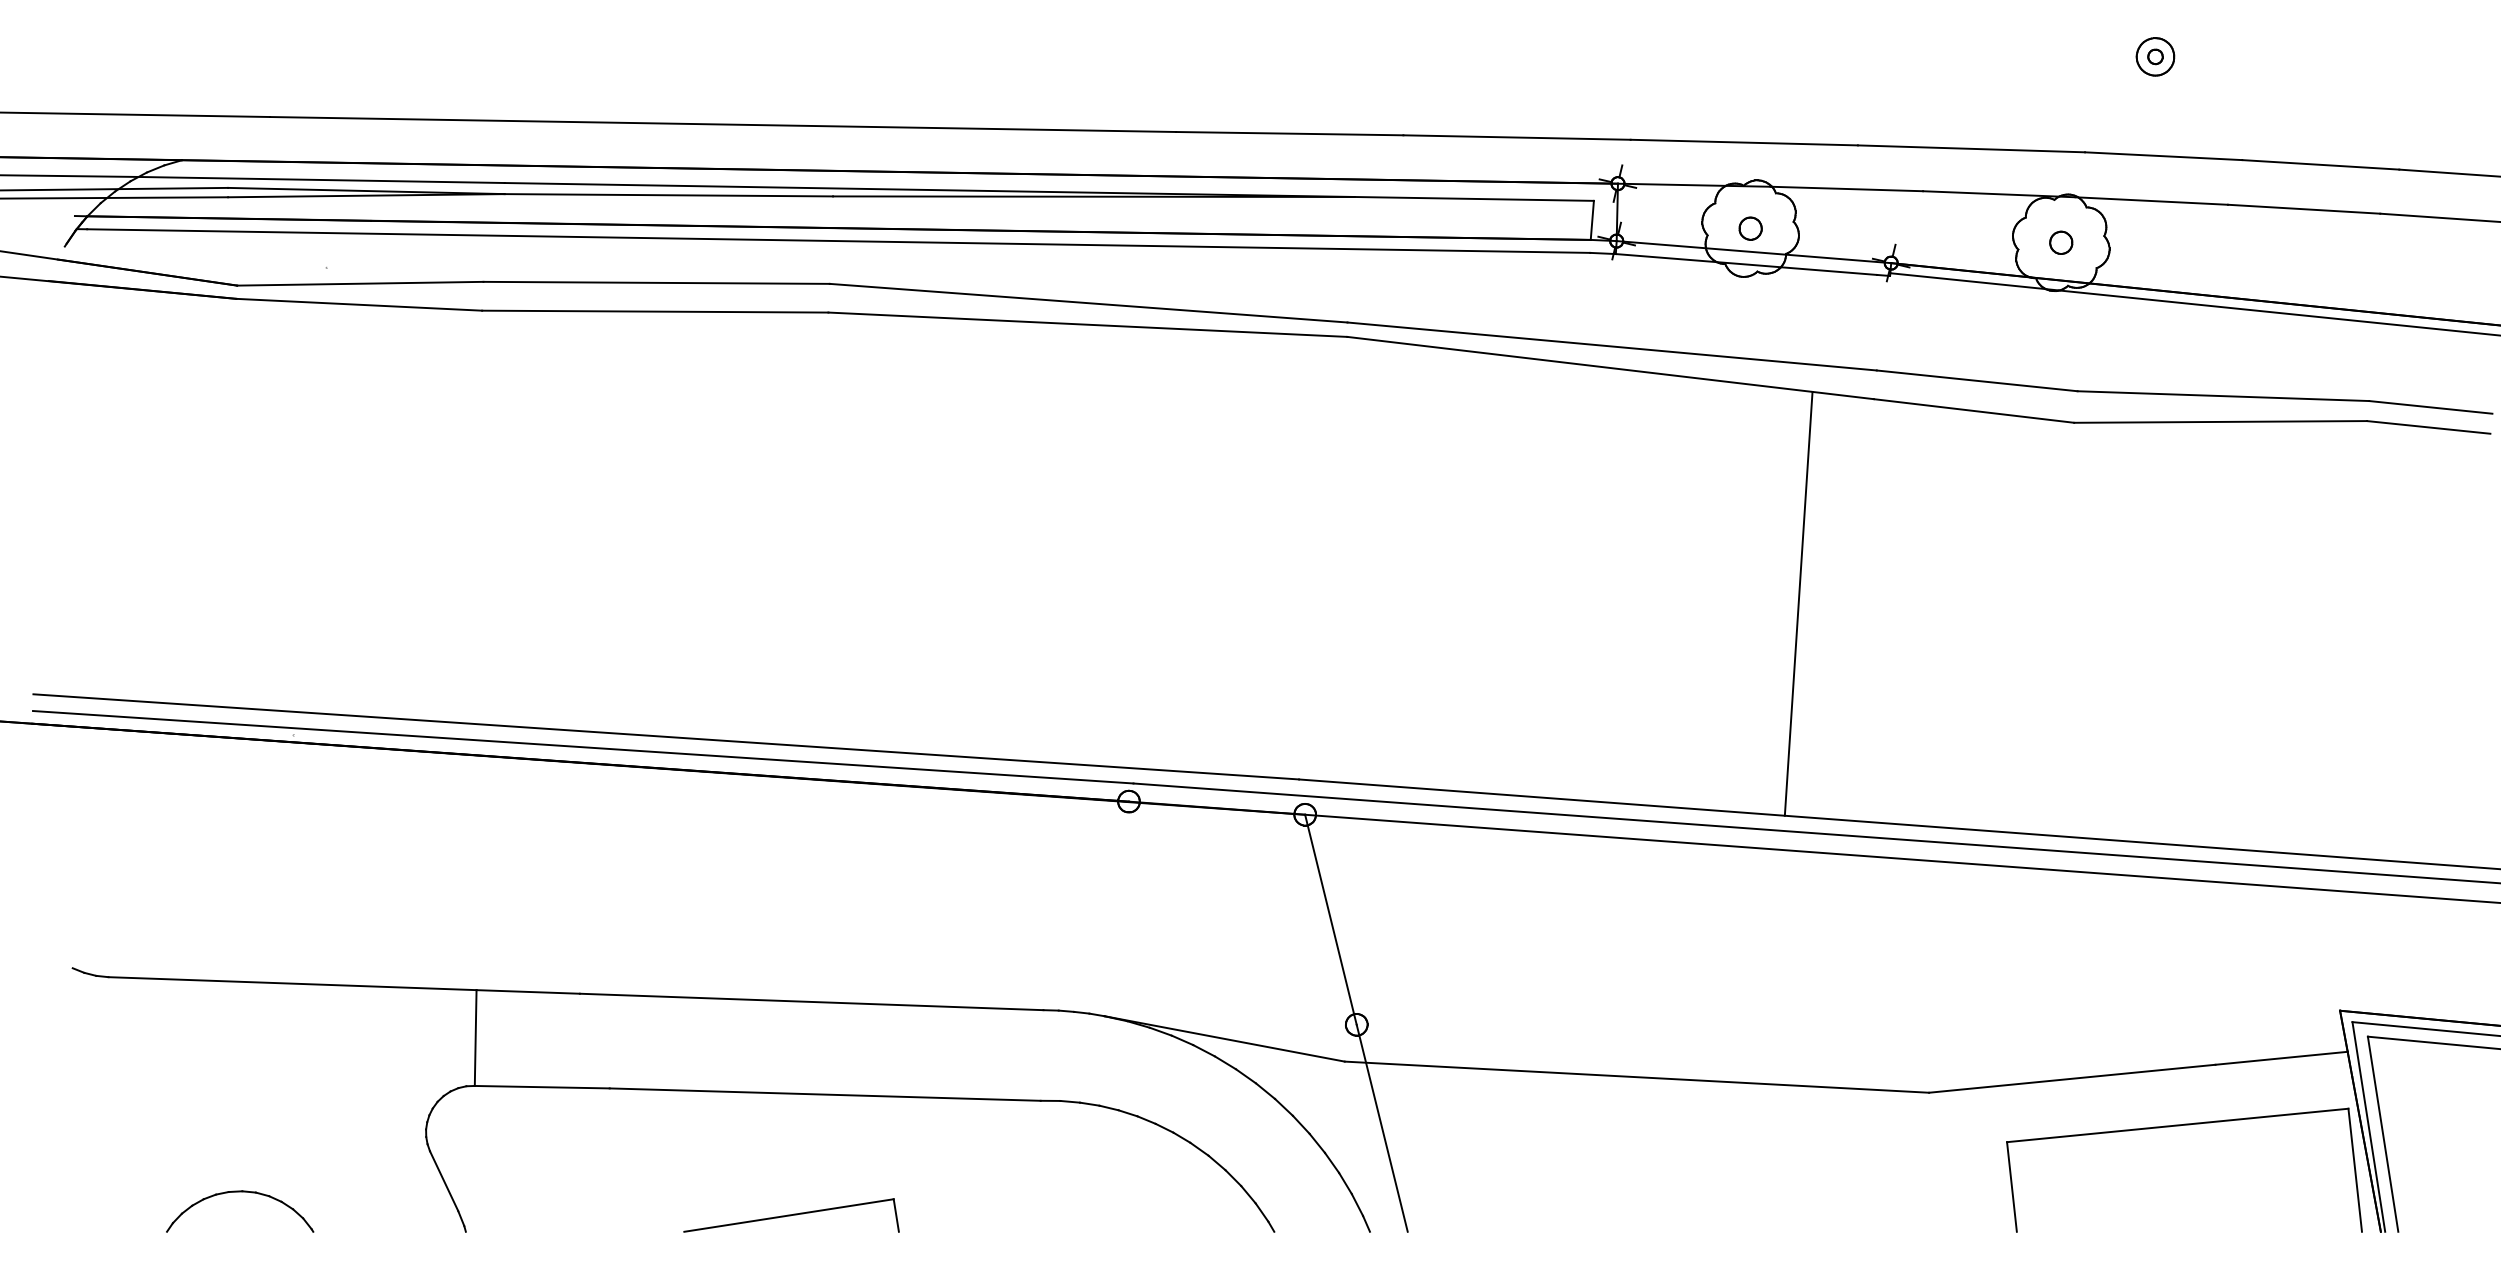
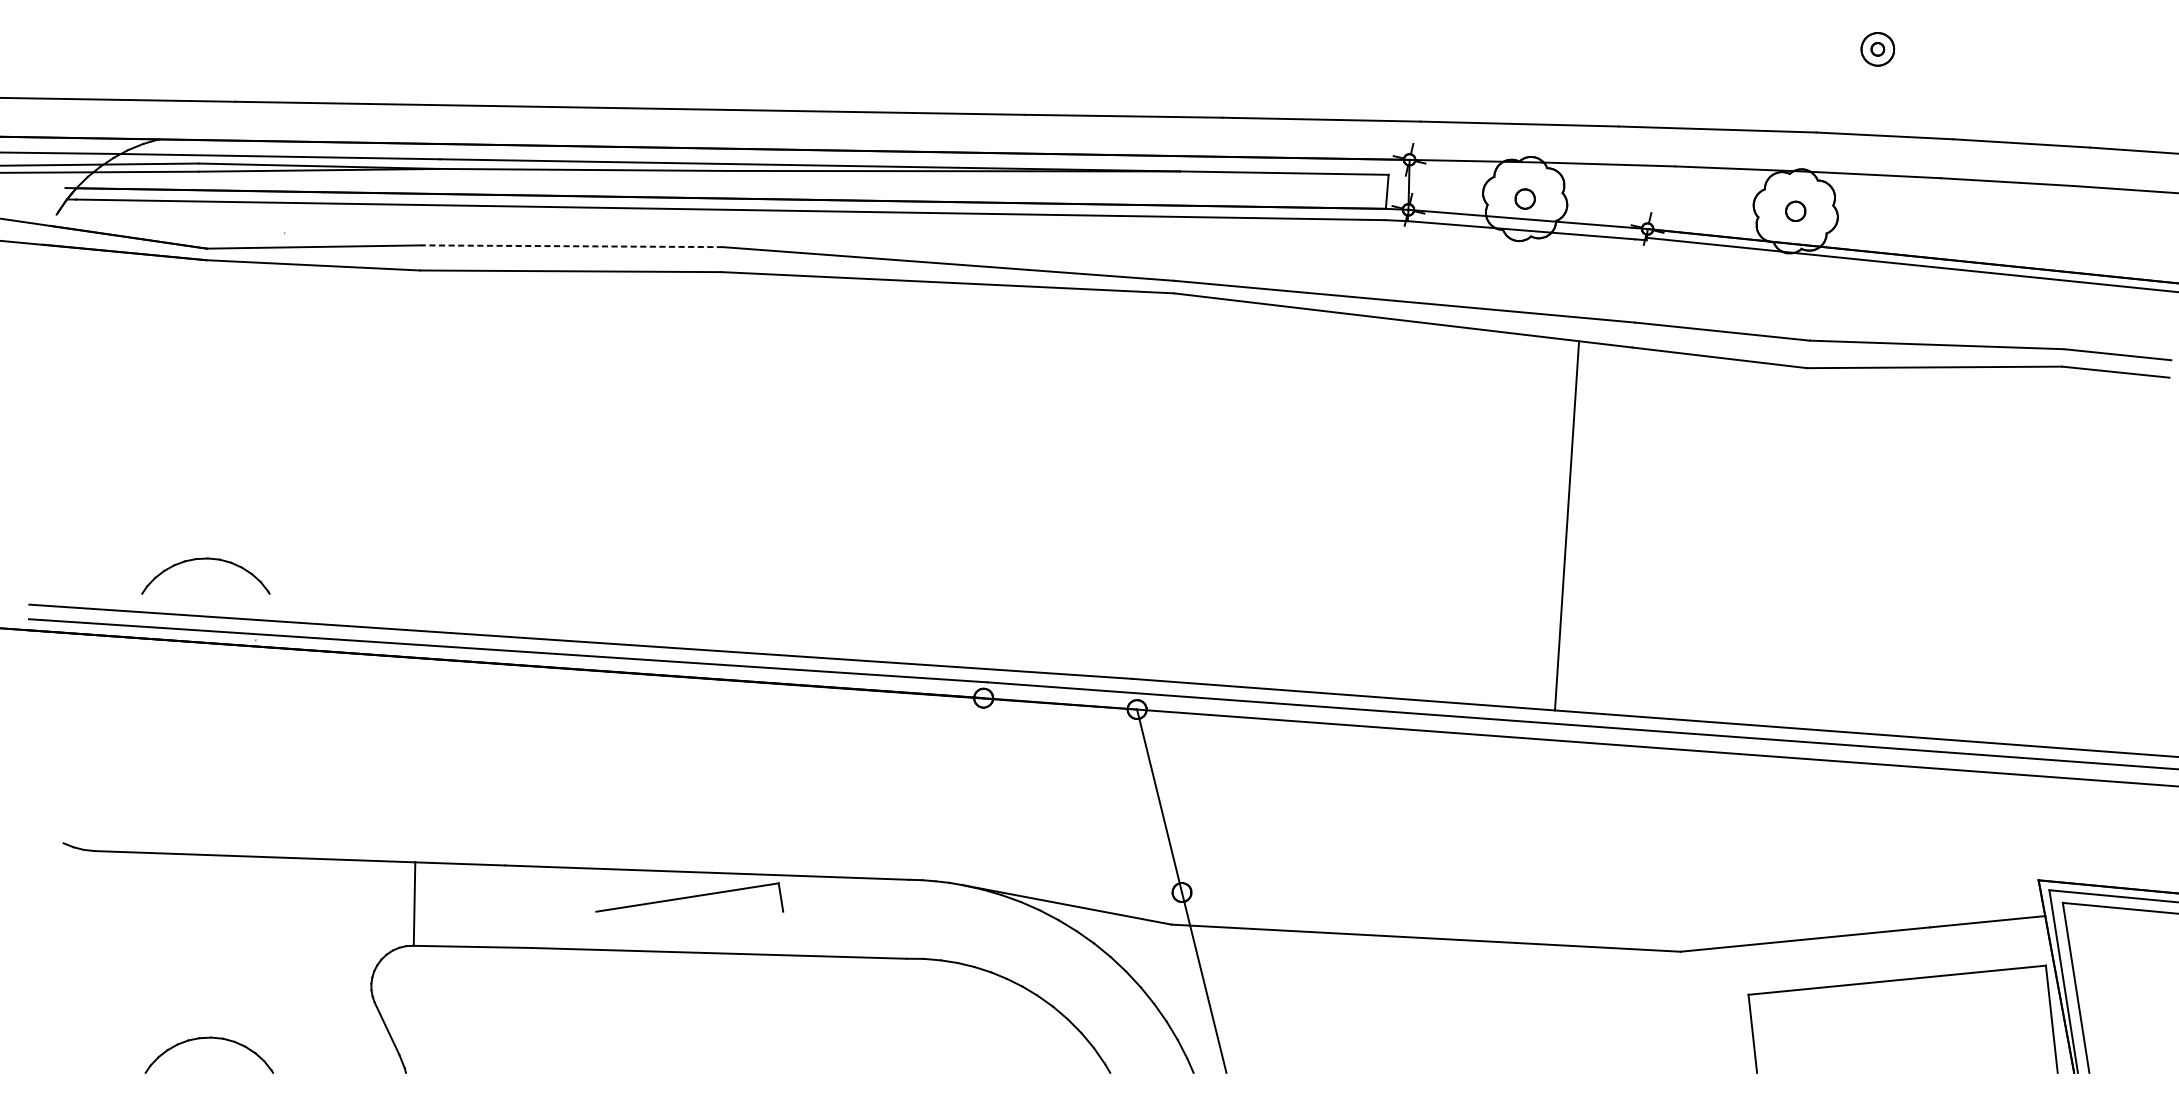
line: (656, 282) -> (572, 245), solid -> dashed
part: (236, 642) -> (206, 559), added
part: (791, 1215) -> (689, 897), moved

